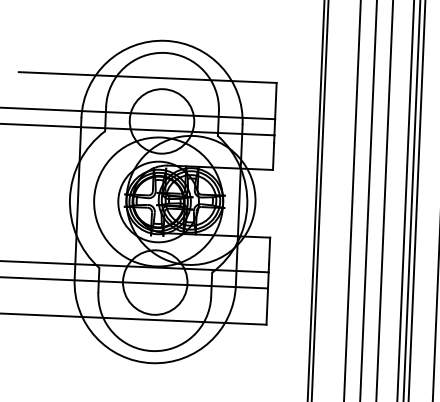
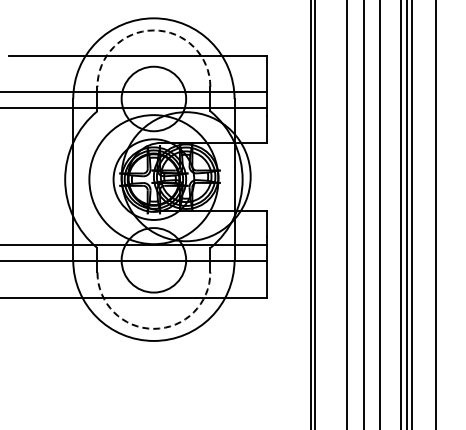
arc: (164, 52) -> (153, 30), solid -> dashed
arc: (152, 350) -> (153, 328), solid -> dashed

